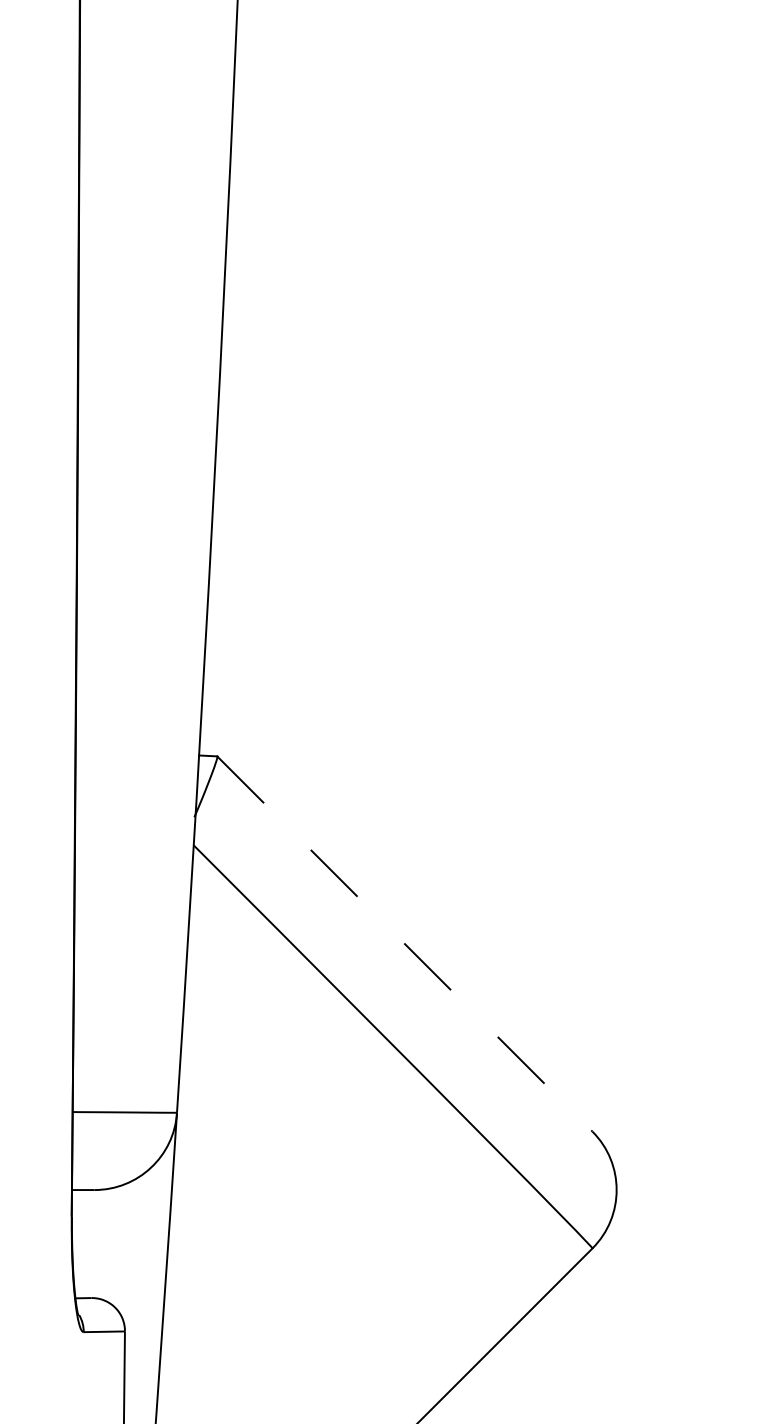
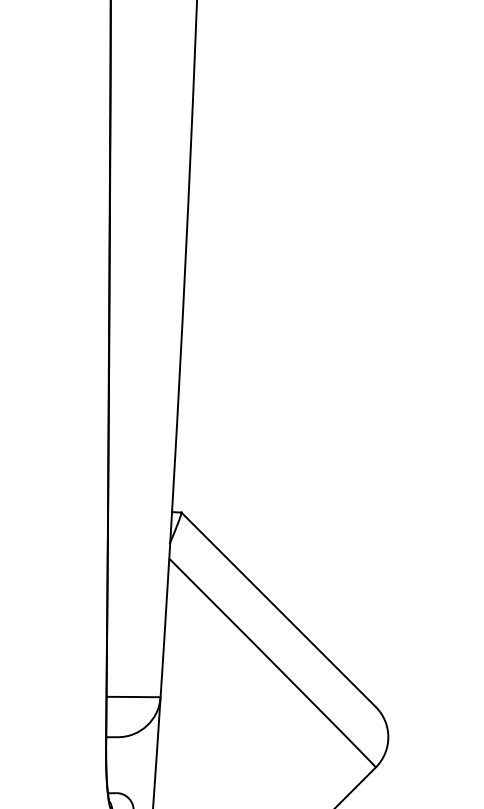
line: (406, 945) -> (279, 610), dashed -> solid

